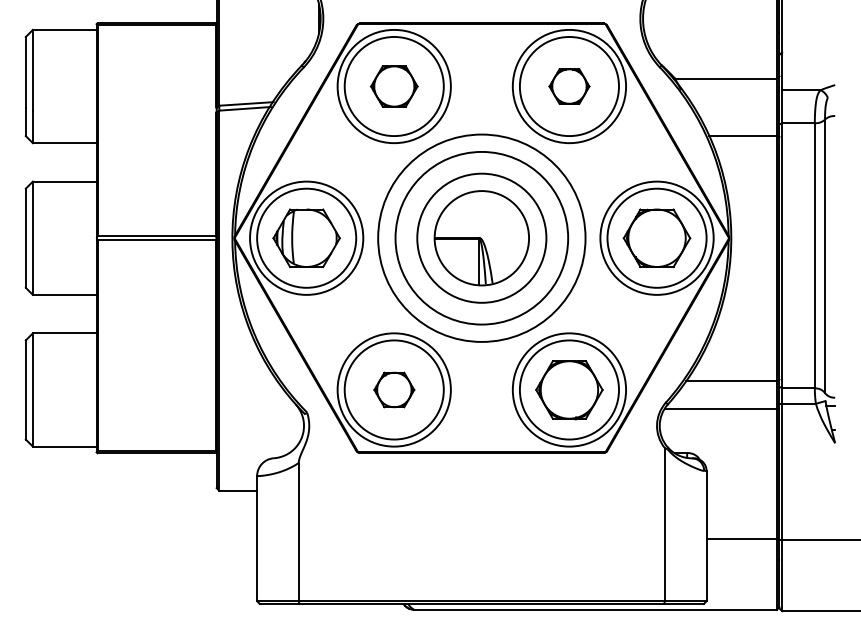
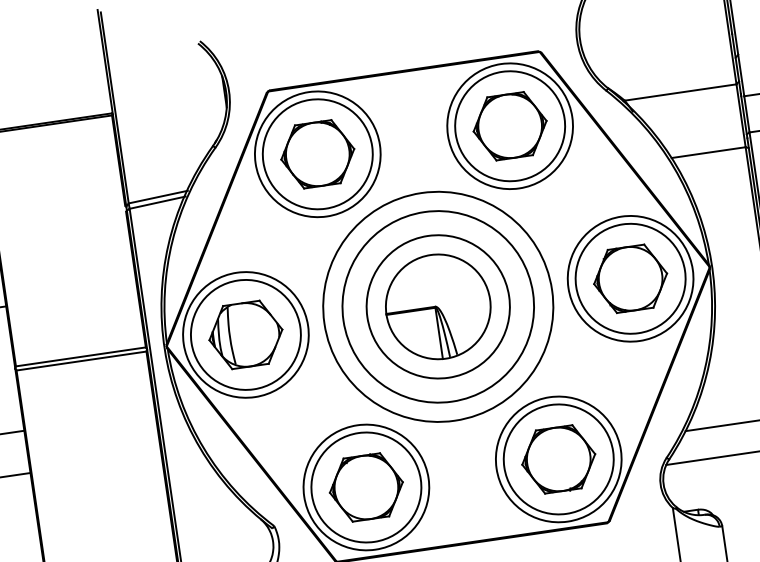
part: (394, 86) -> (318, 154), size x1.43
part: (569, 86) -> (510, 126), size x1.67
part: (394, 389) -> (366, 486), size x1.67

